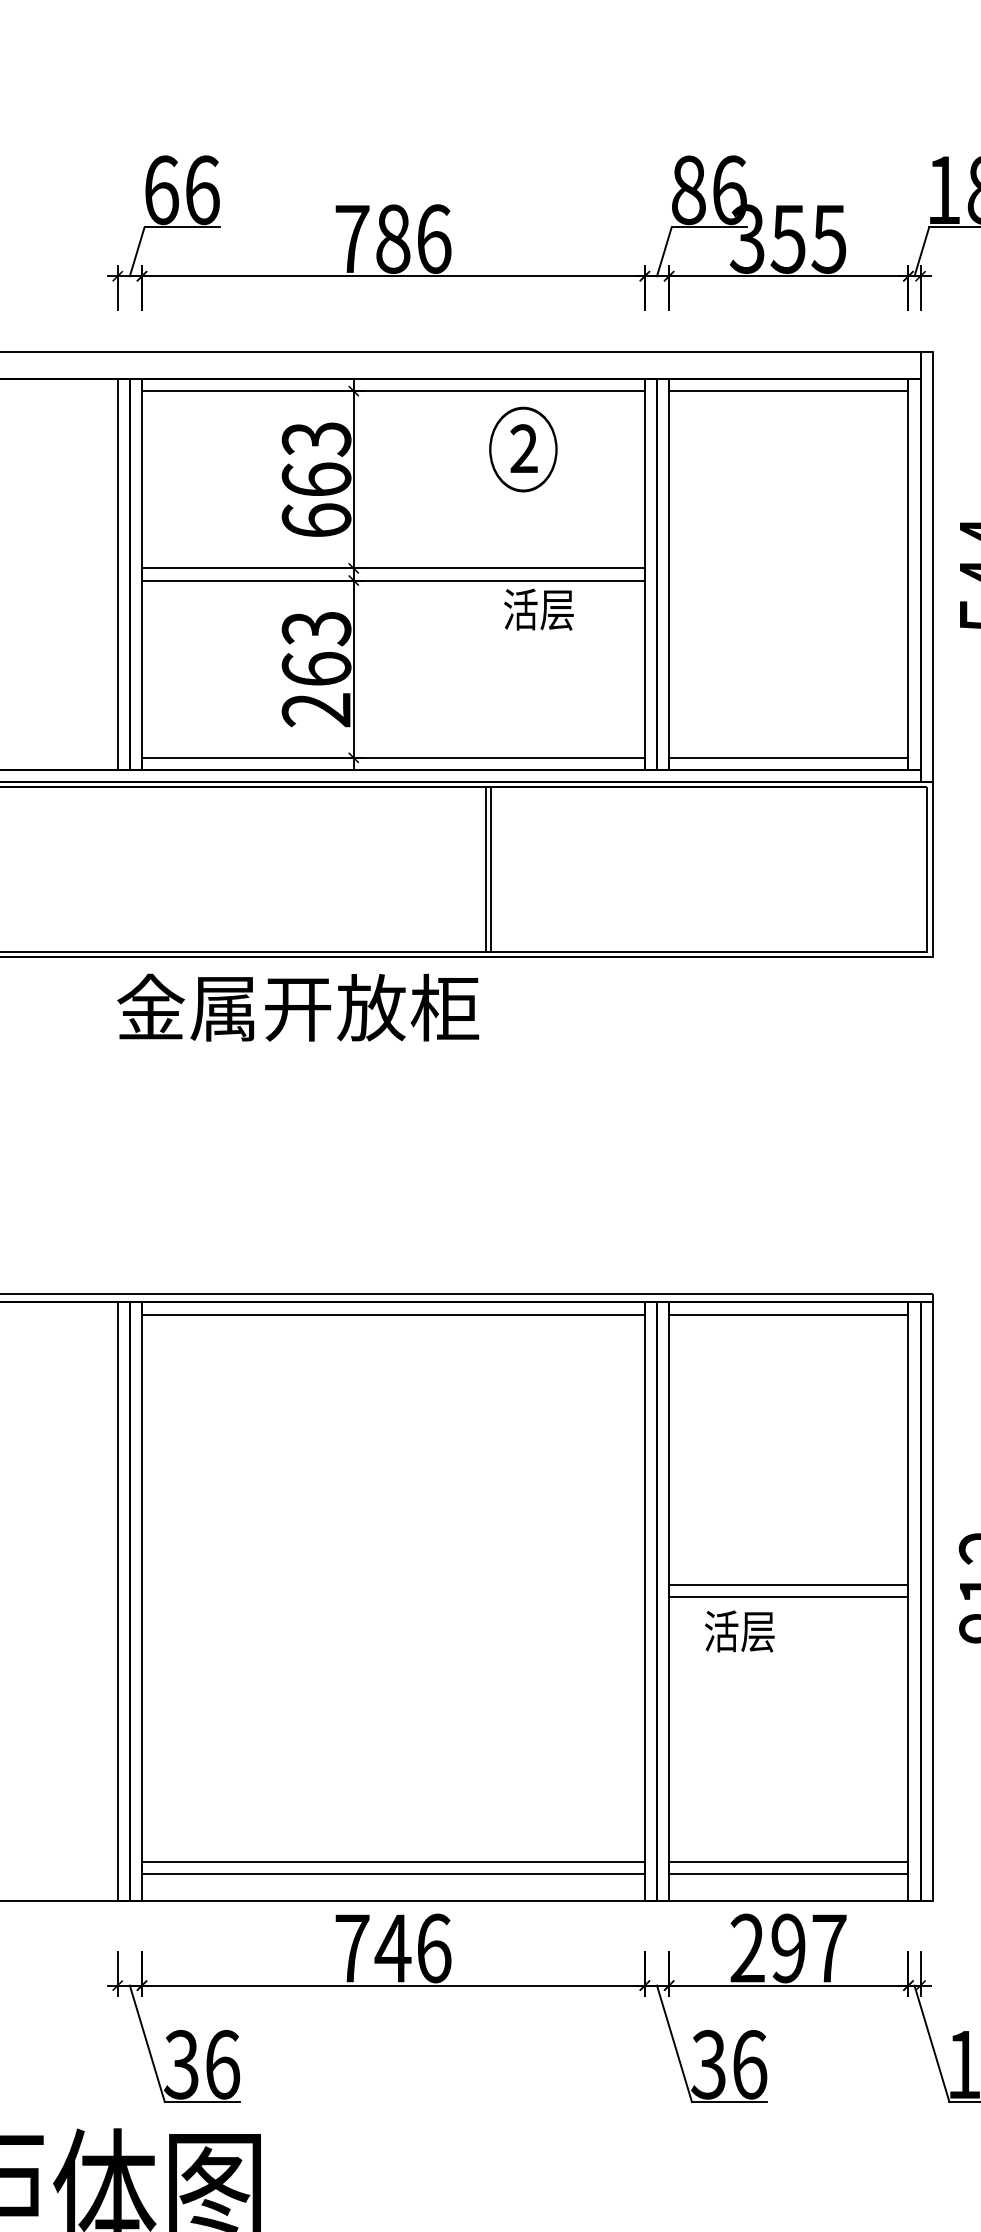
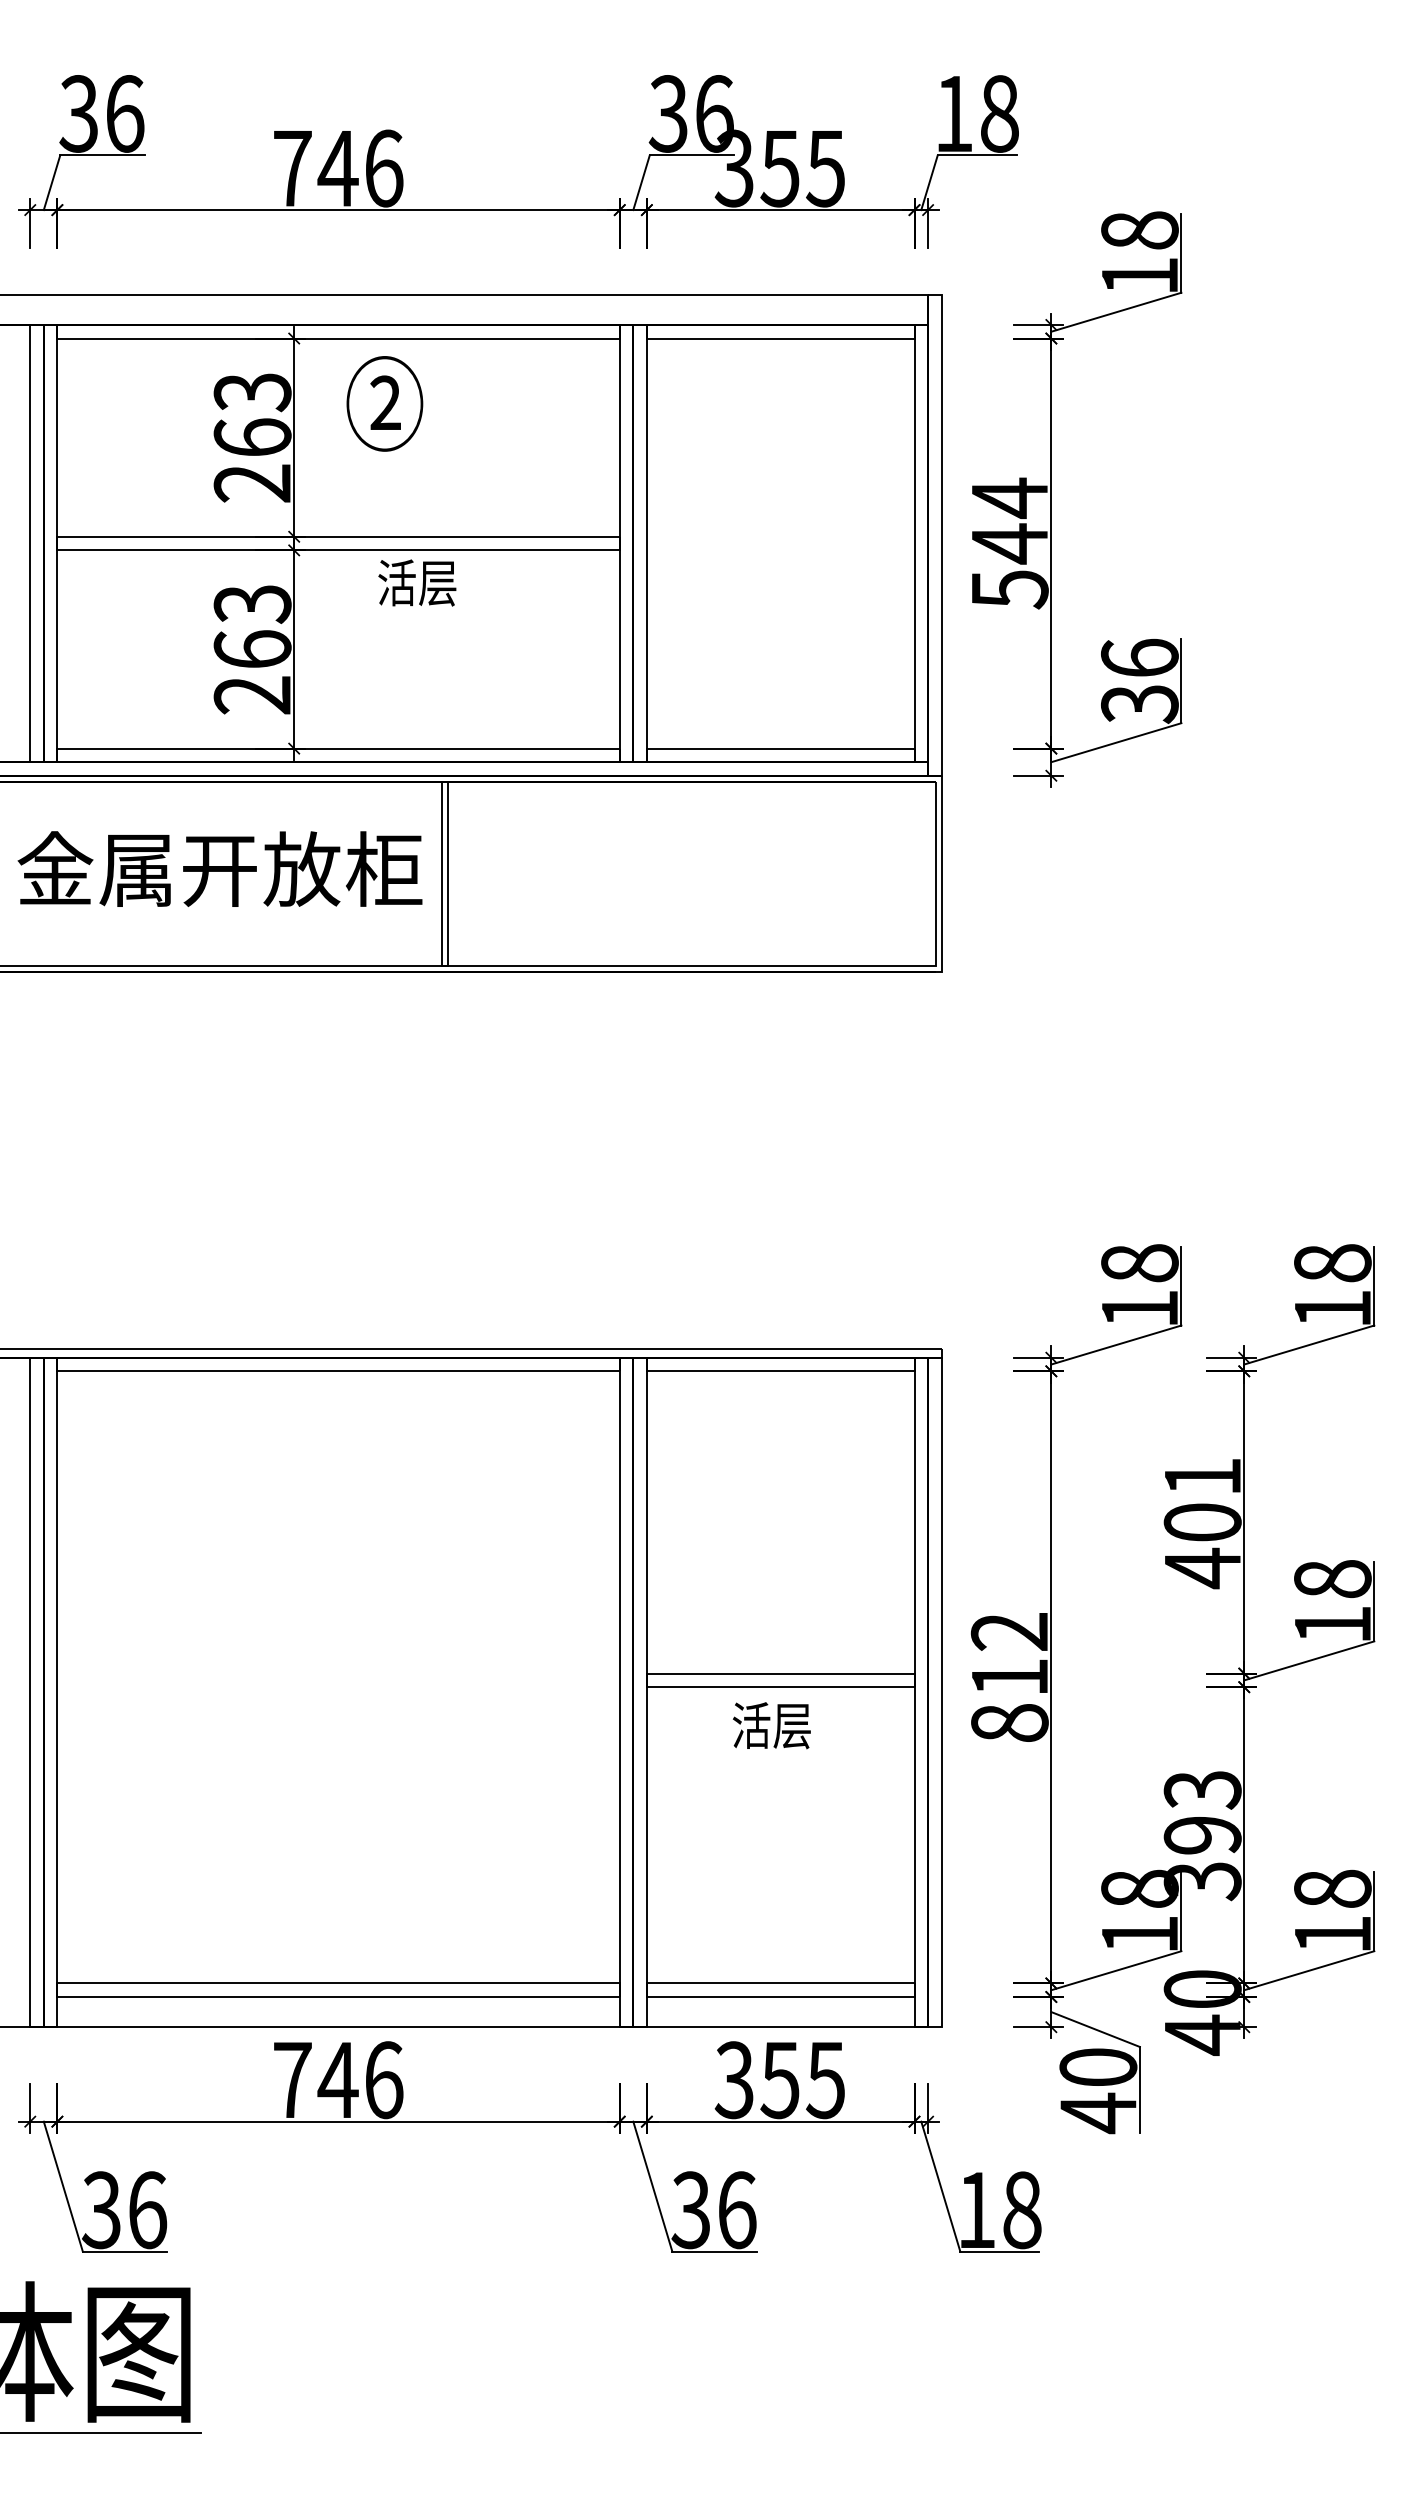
text: (160, 189) -> (78, 113), 66 -> 36
text: (688, 189) -> (668, 113), 86 -> 36
text: (392, 239) -> (337, 168), 786 -> 746
text: (523, 449) -> (384, 403), moved
text: (316, 520) -> (252, 483), 663 -> 263
text: (539, 609) -> (417, 582), moved
text: (297, 1007) -> (219, 868), moved
text: (739, 1631) -> (771, 1725), moved
text: (787, 1948) -> (779, 2080), 297 -> 355

